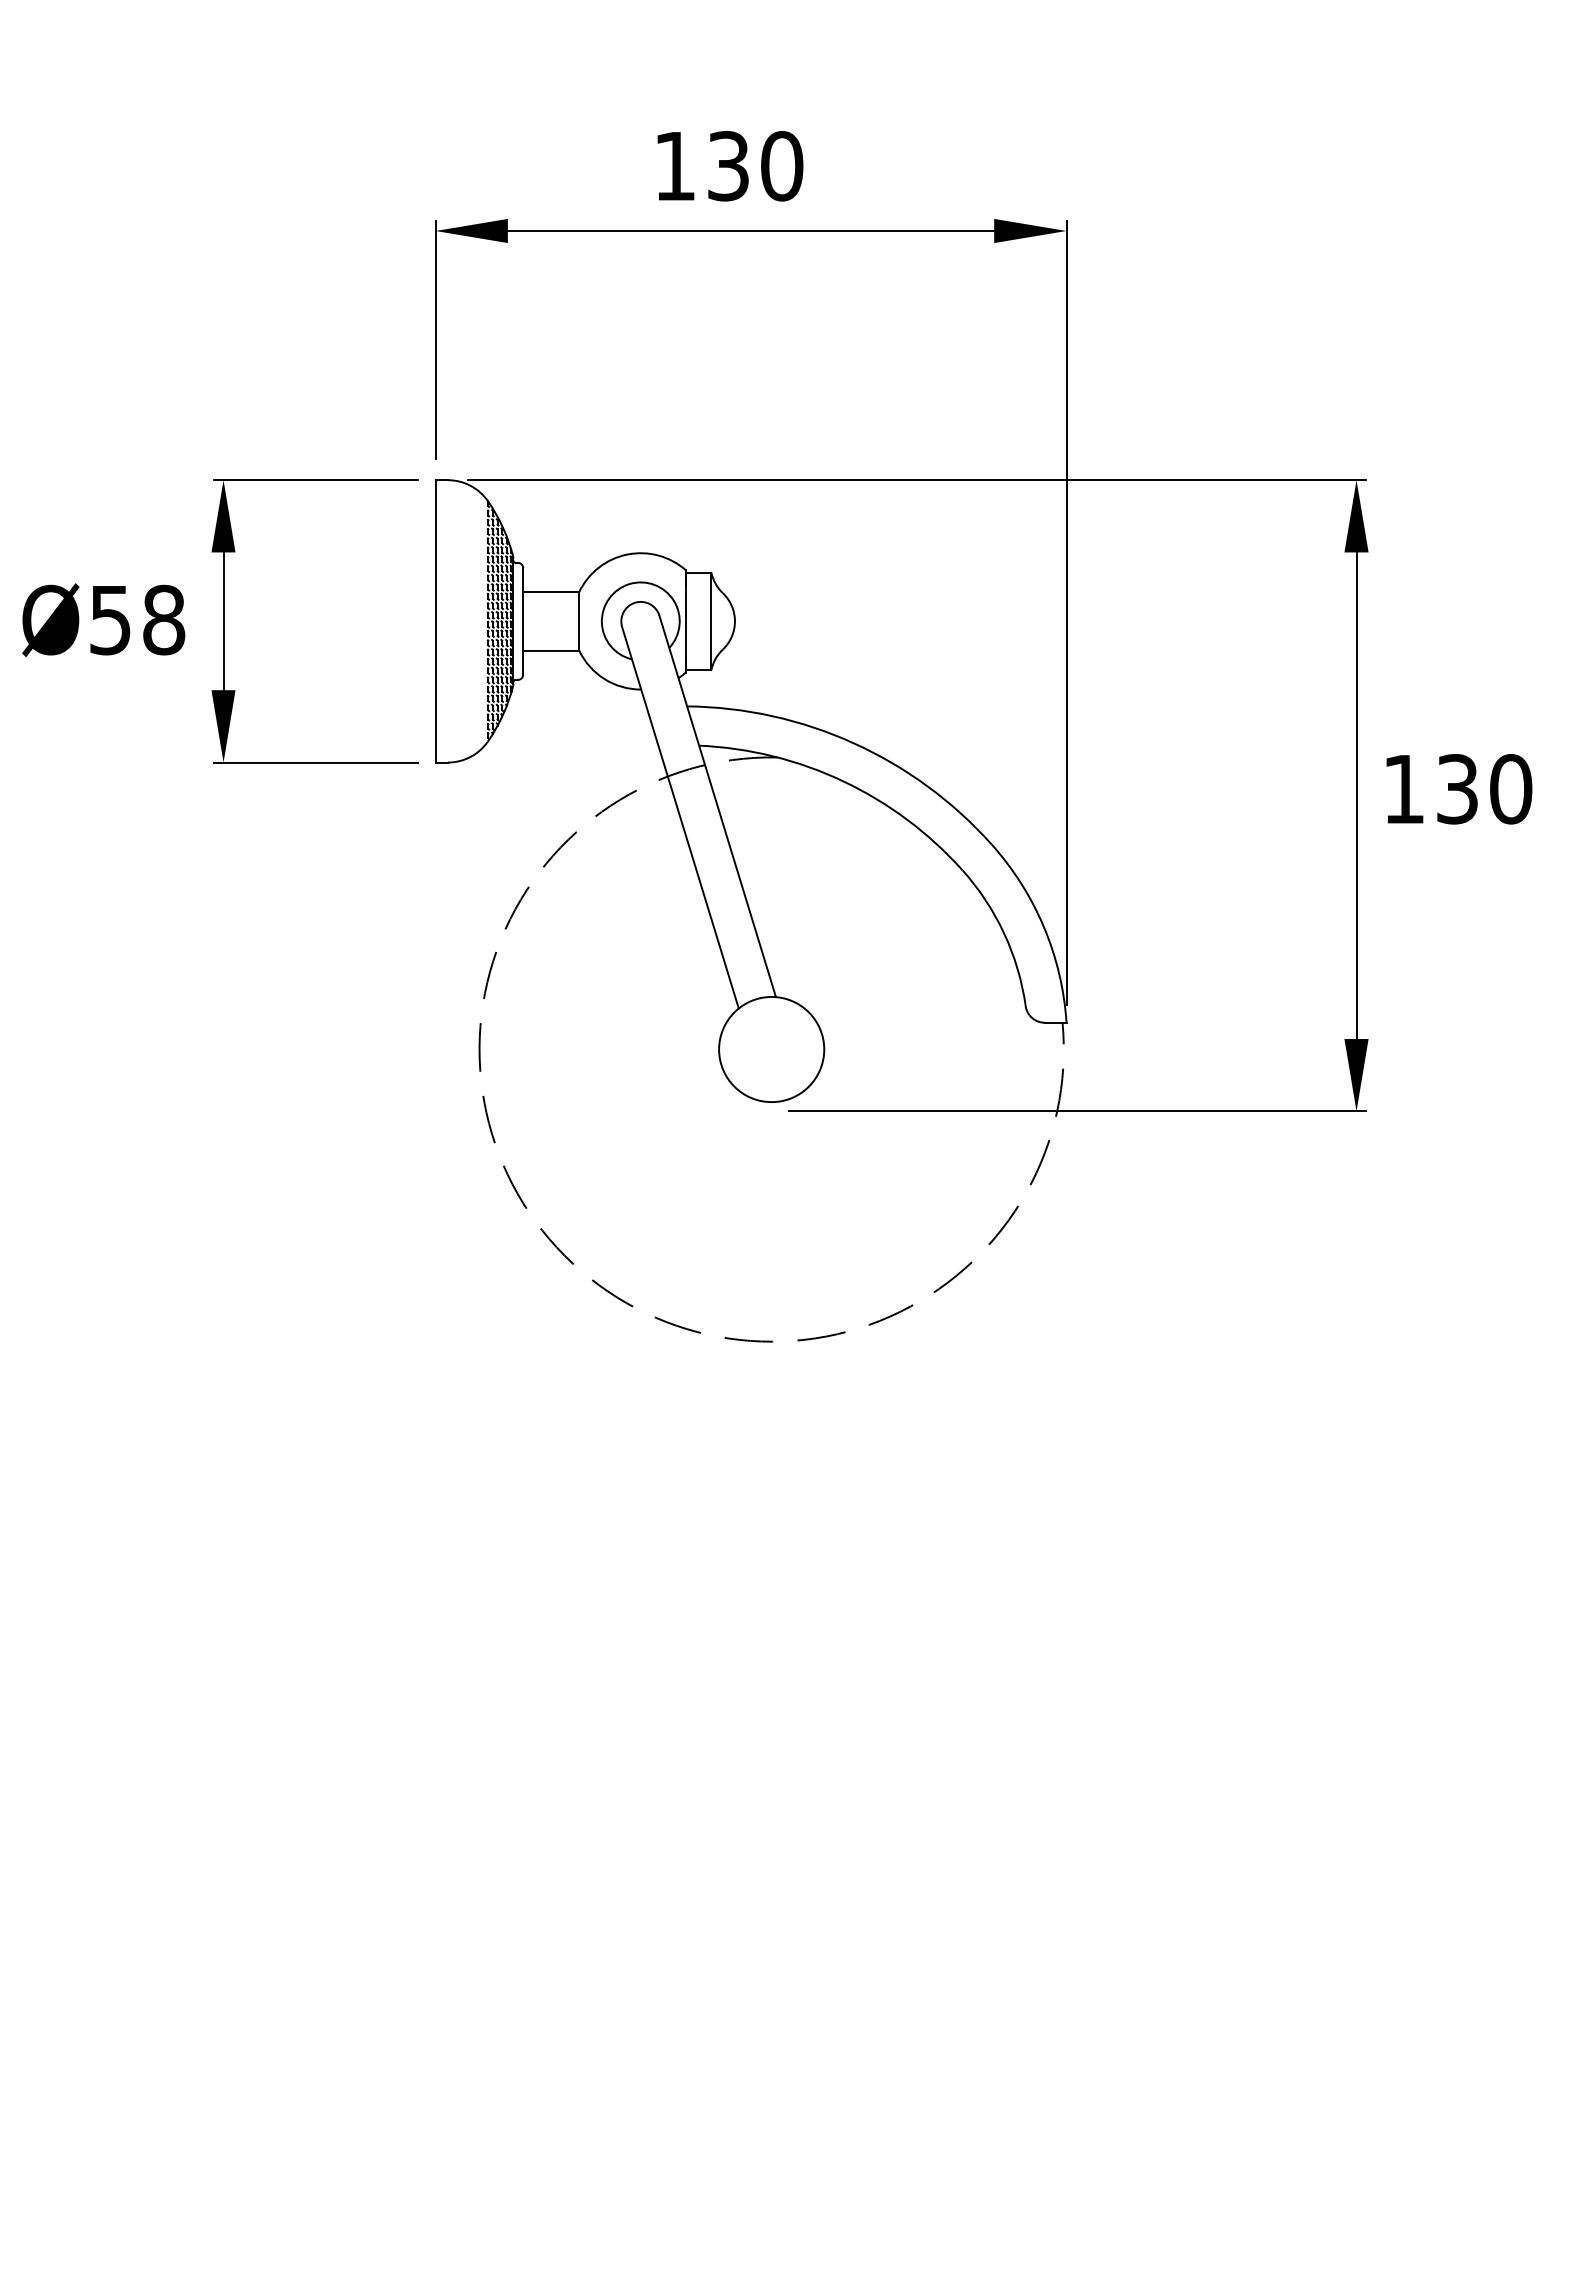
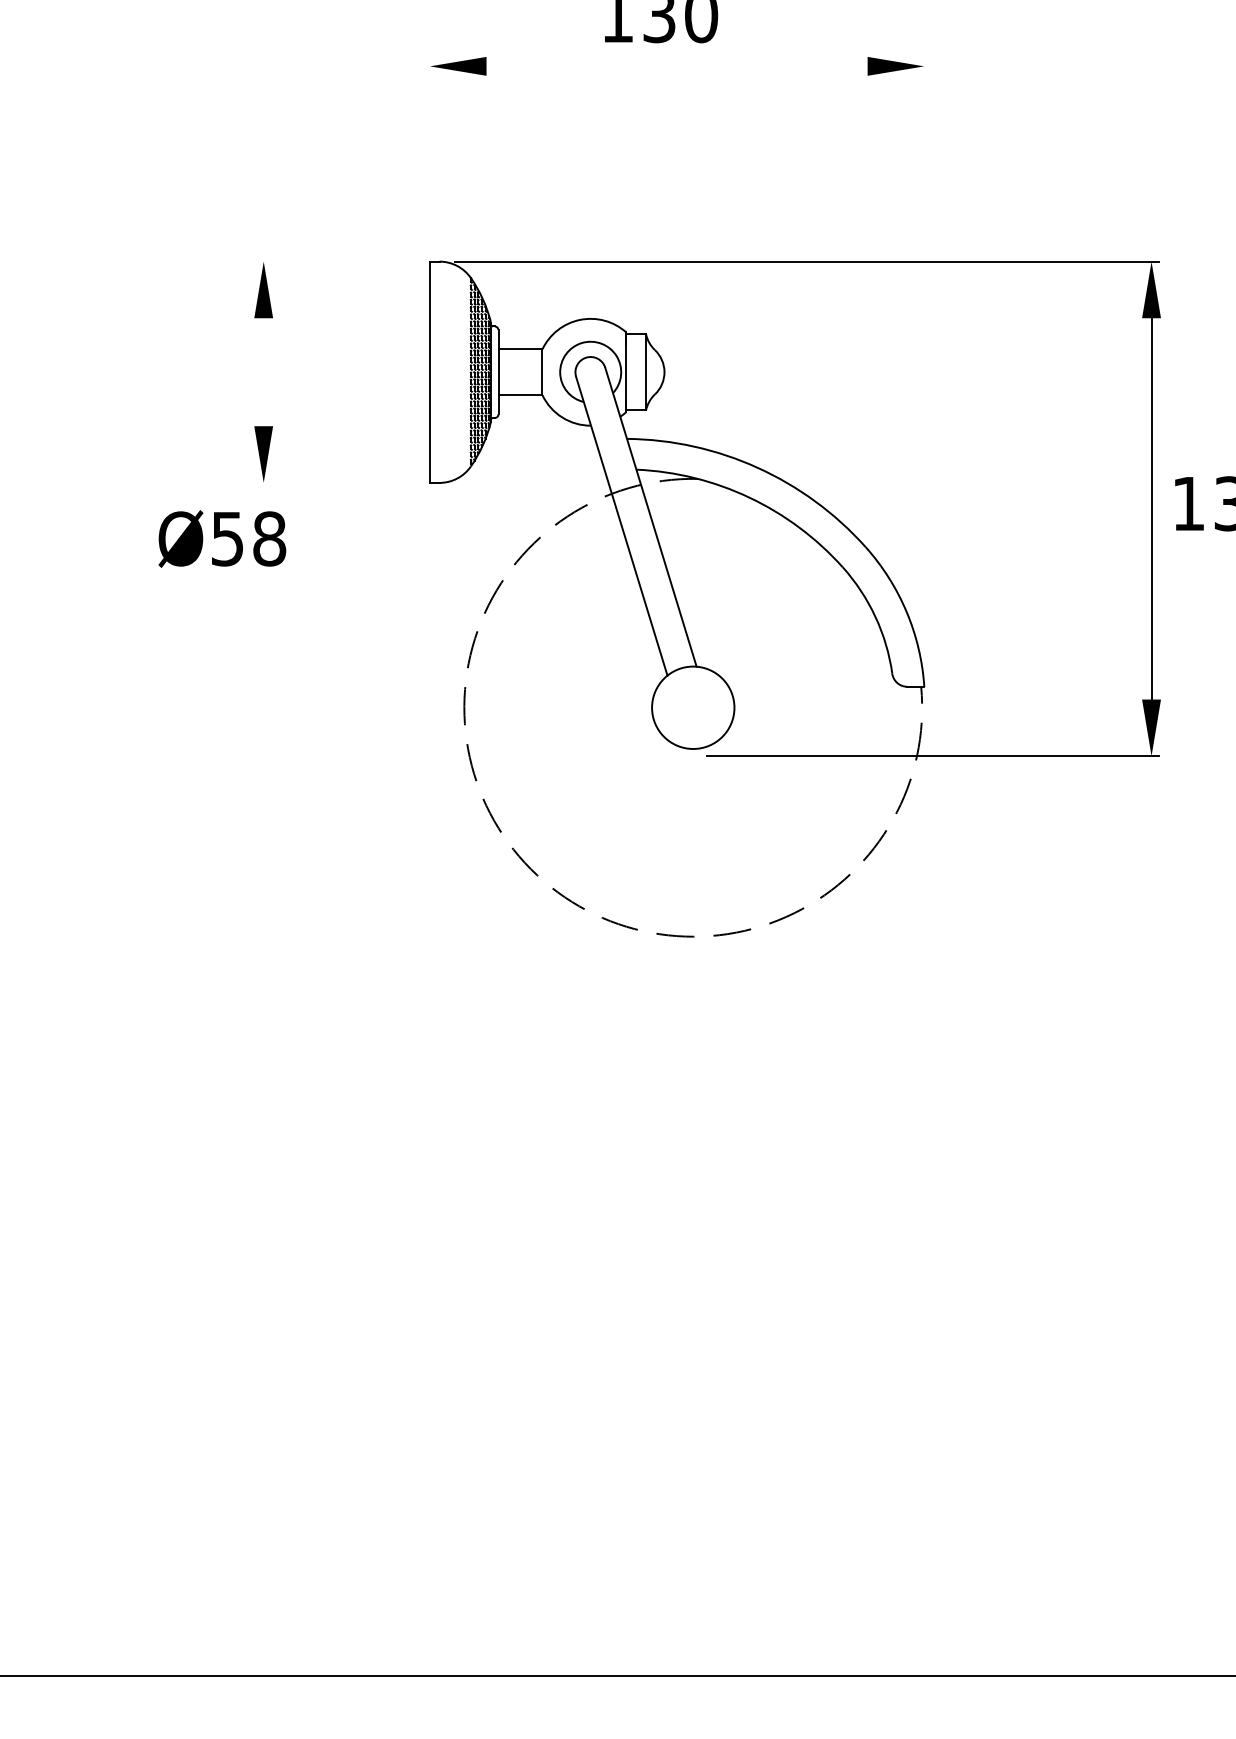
line: (750, 231) -> (676, 66), removed
line: (435, 339) -> (429, 151), removed
line: (315, 480) -> (335, 261), removed
line: (1066, 613) -> (924, 366), removed
text: (103, 619) -> (222, 538), moved
line: (223, 620) -> (263, 371), removed
line: (315, 762) -> (335, 482), removed

